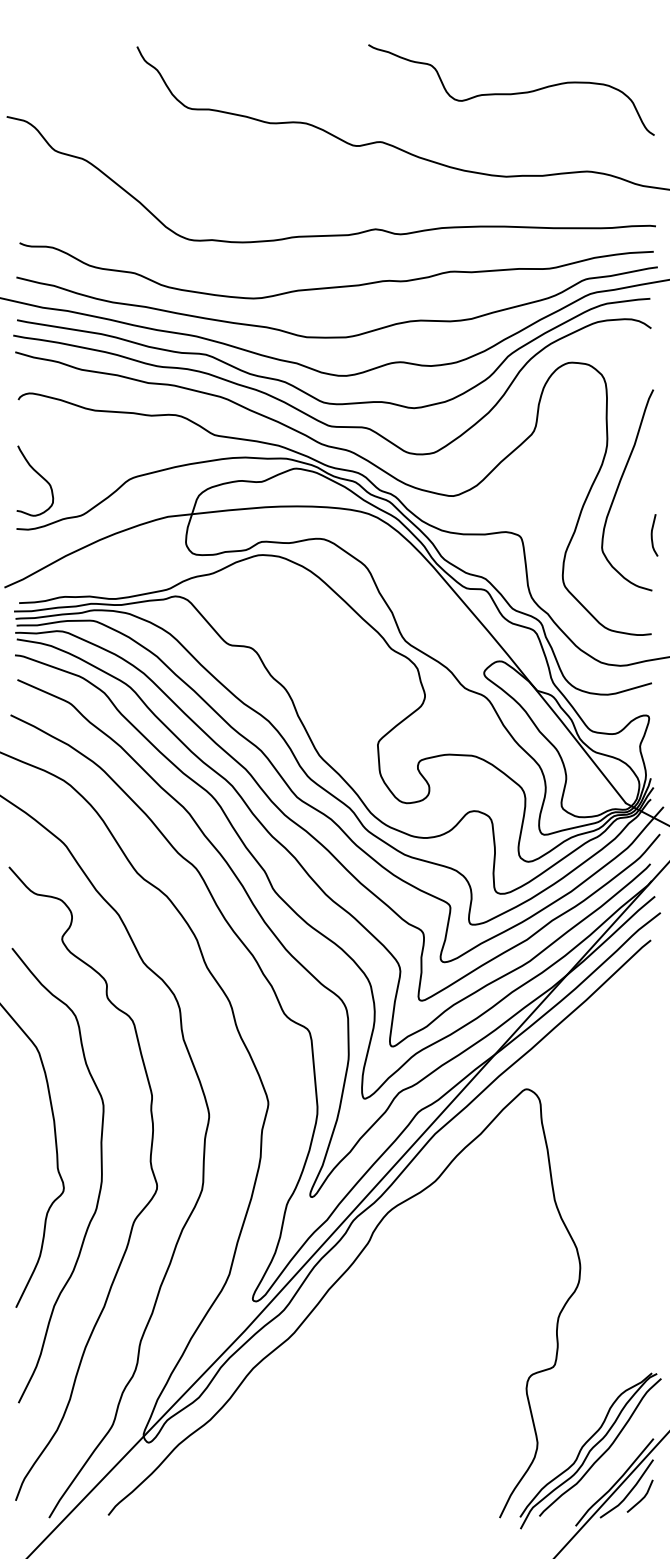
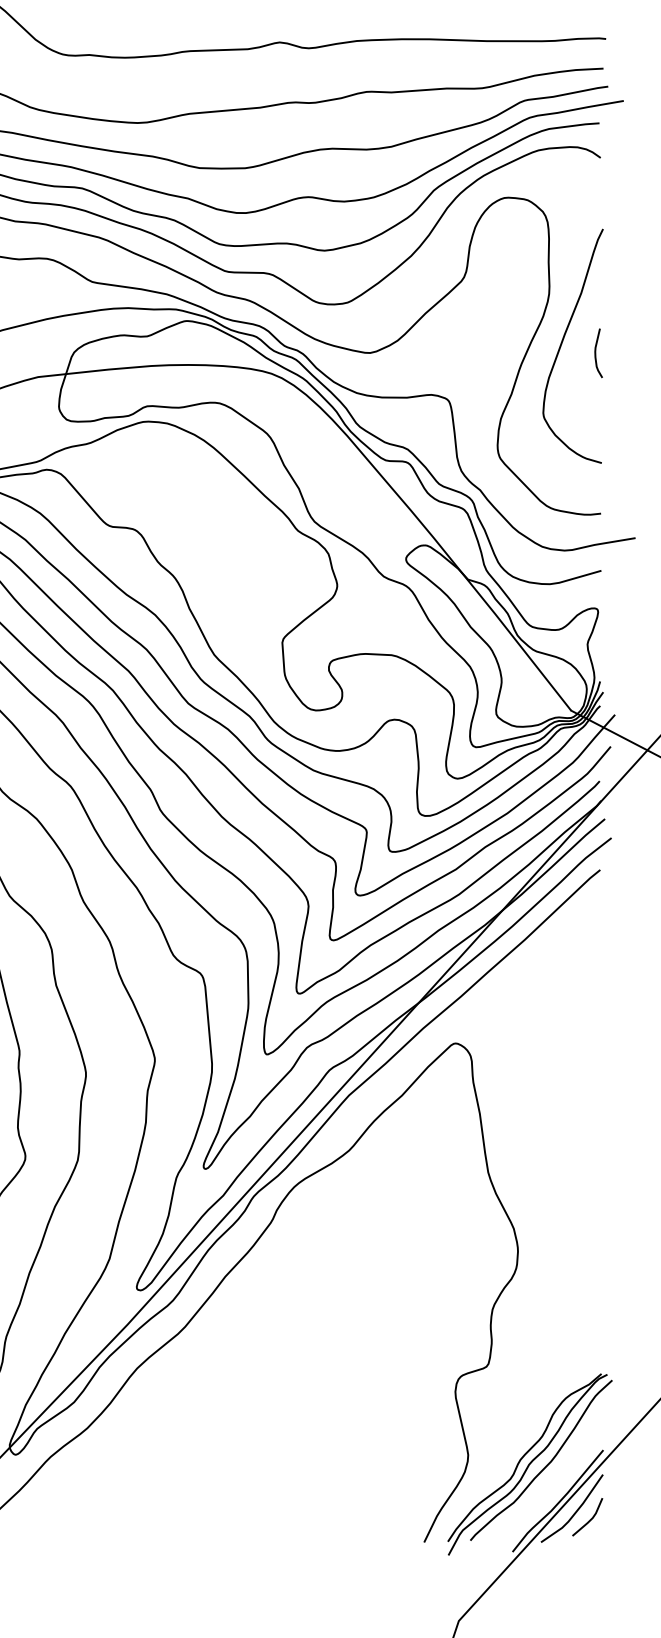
curve: (652, 535) -> (596, 353), moved

